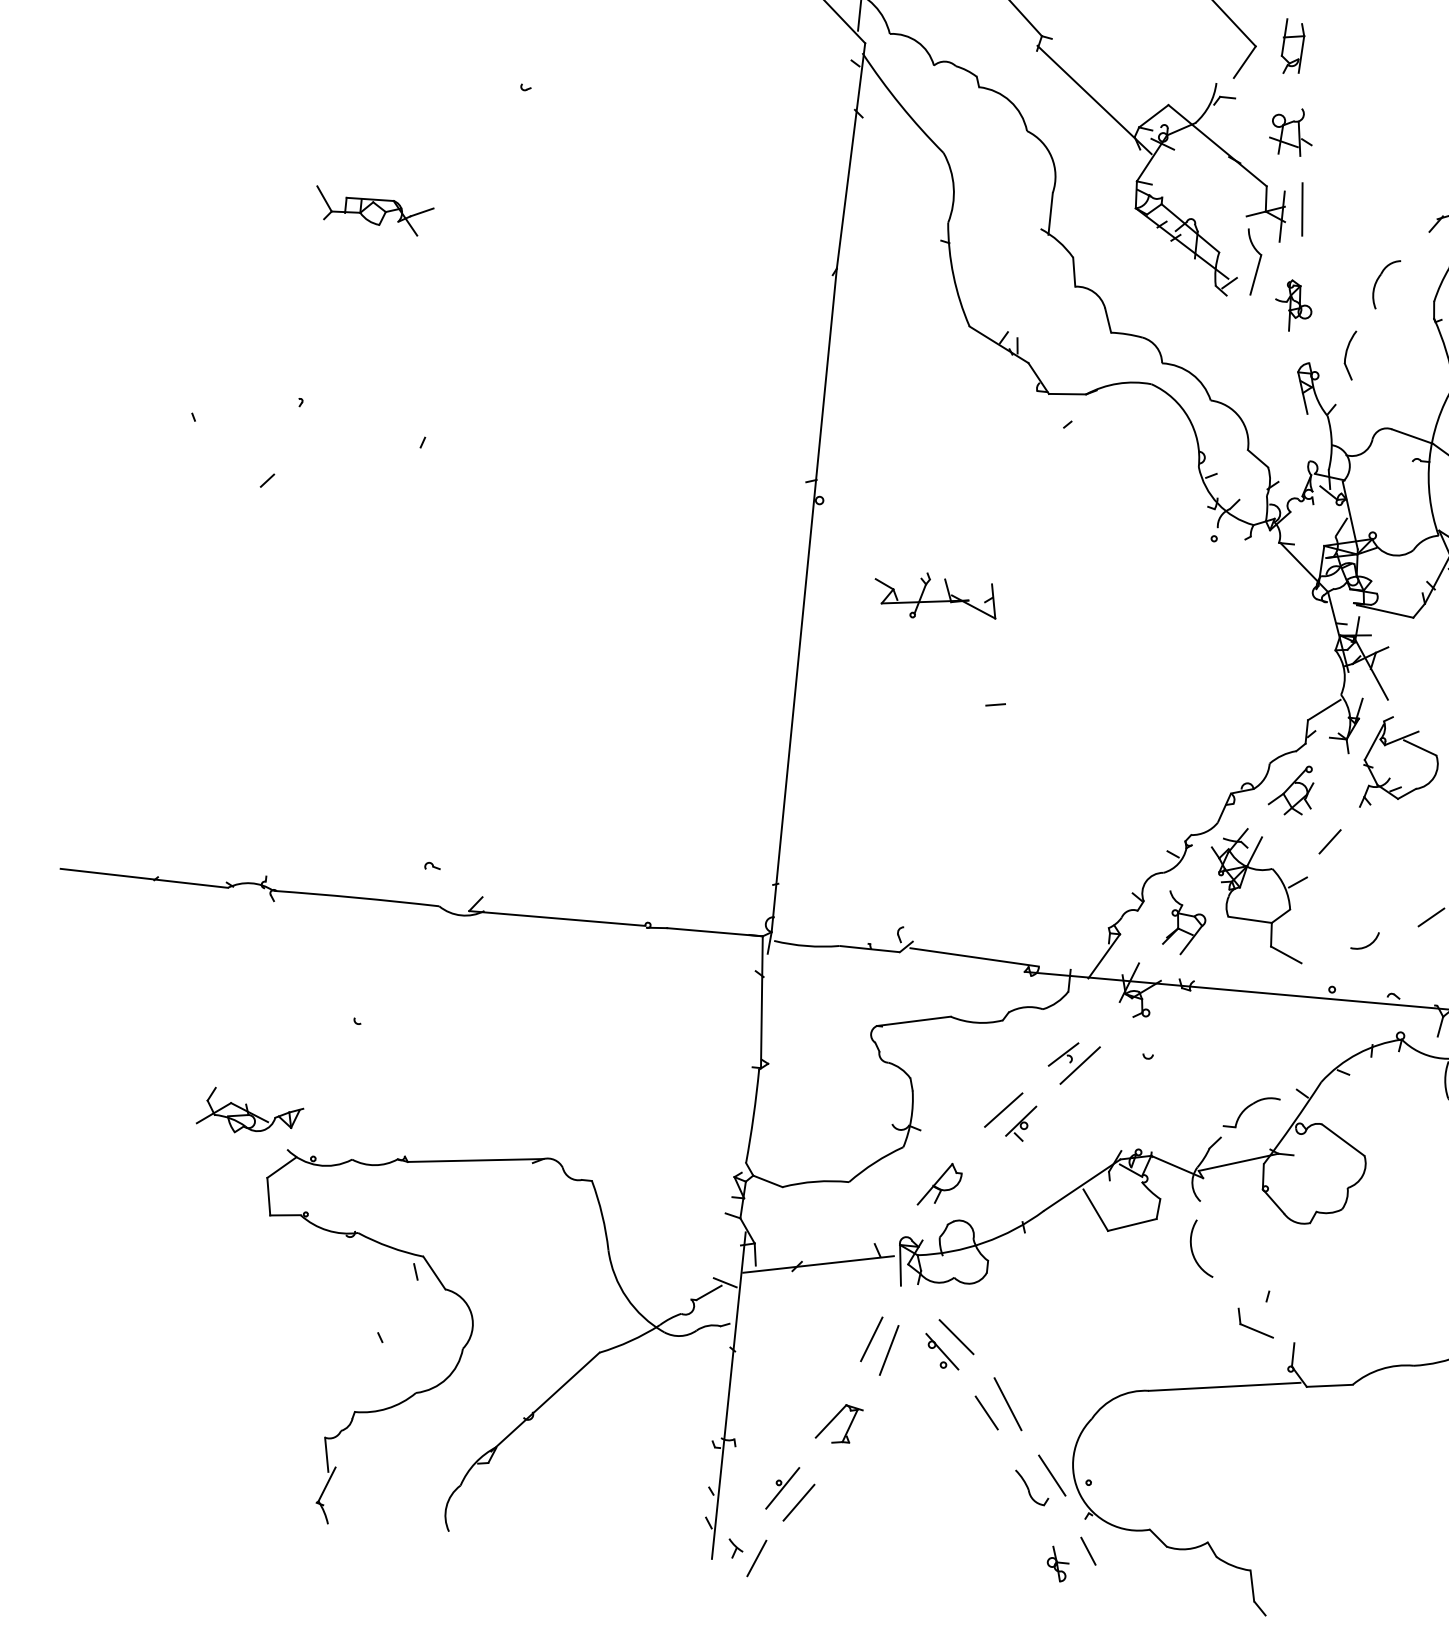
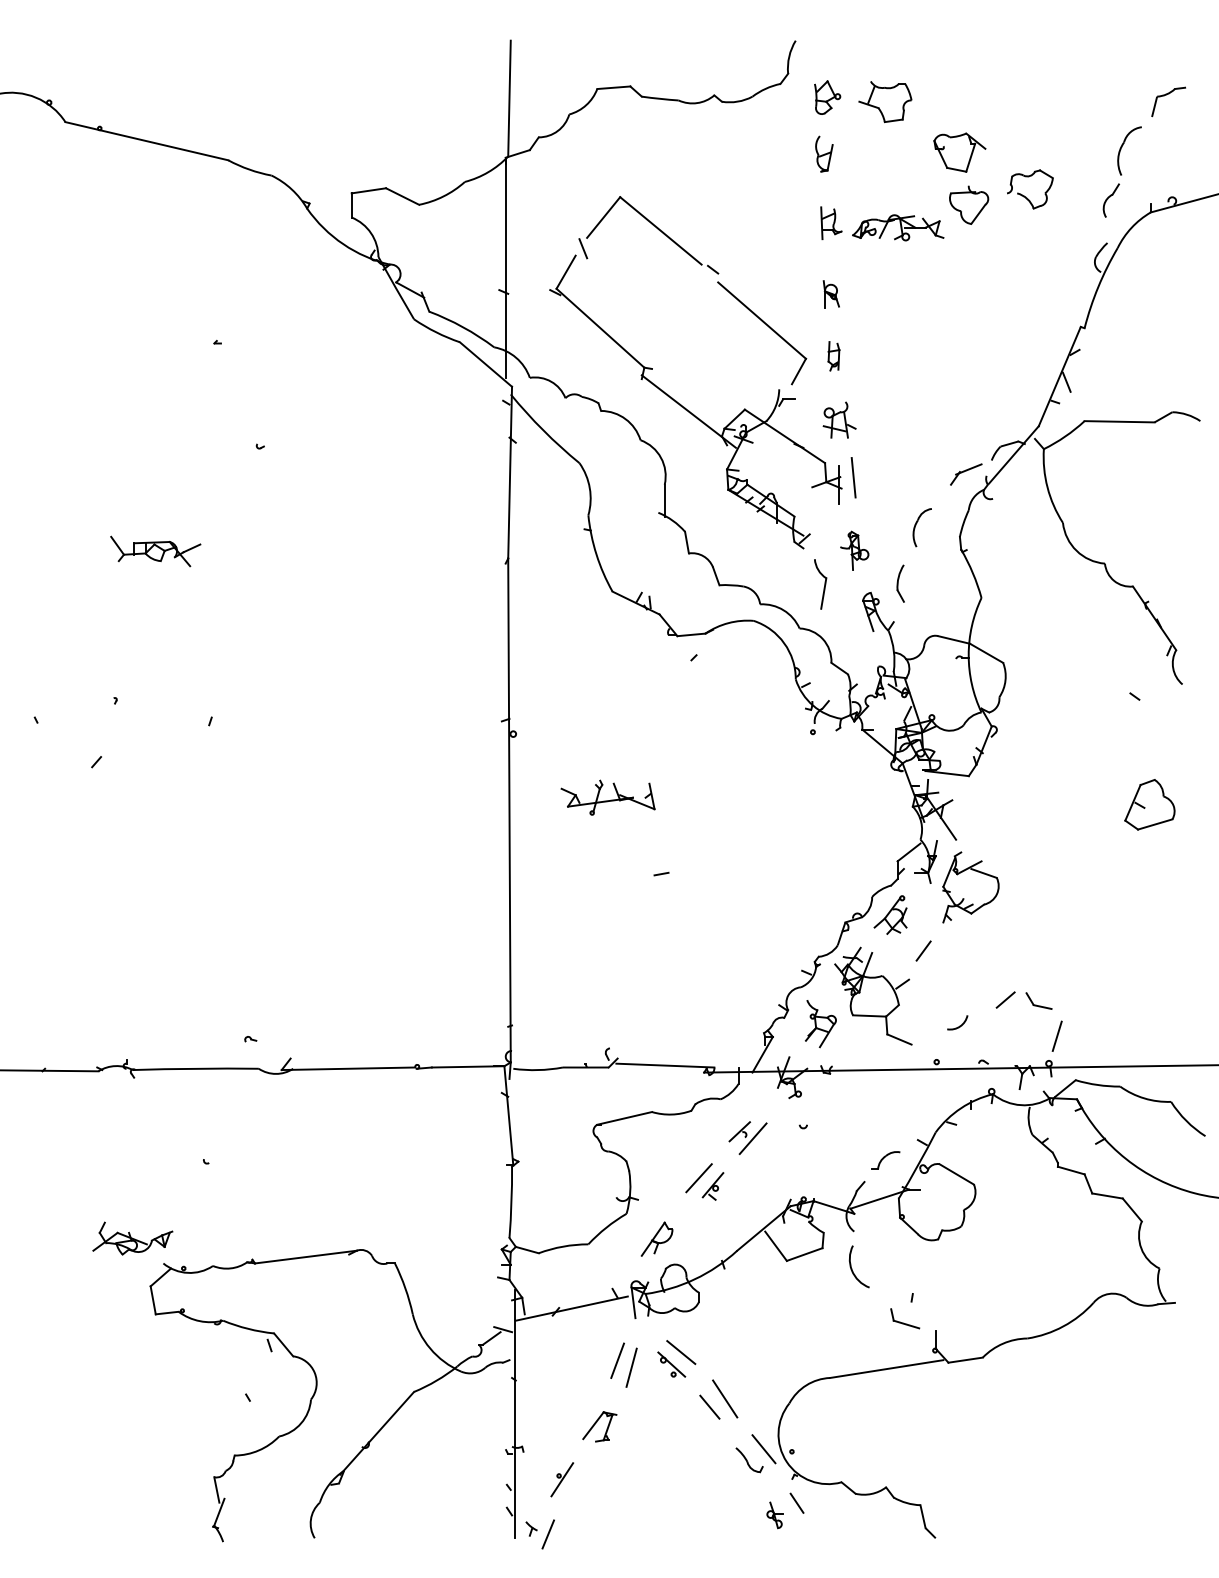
part: (1292, 47) -> (833, 356), size x0.7
part: (1252, 262) -> (820, 584), moved
part: (1251, 1112) -> (885, 1160), size x0.7
line: (798, 1501) -> (575, 1488), removed

